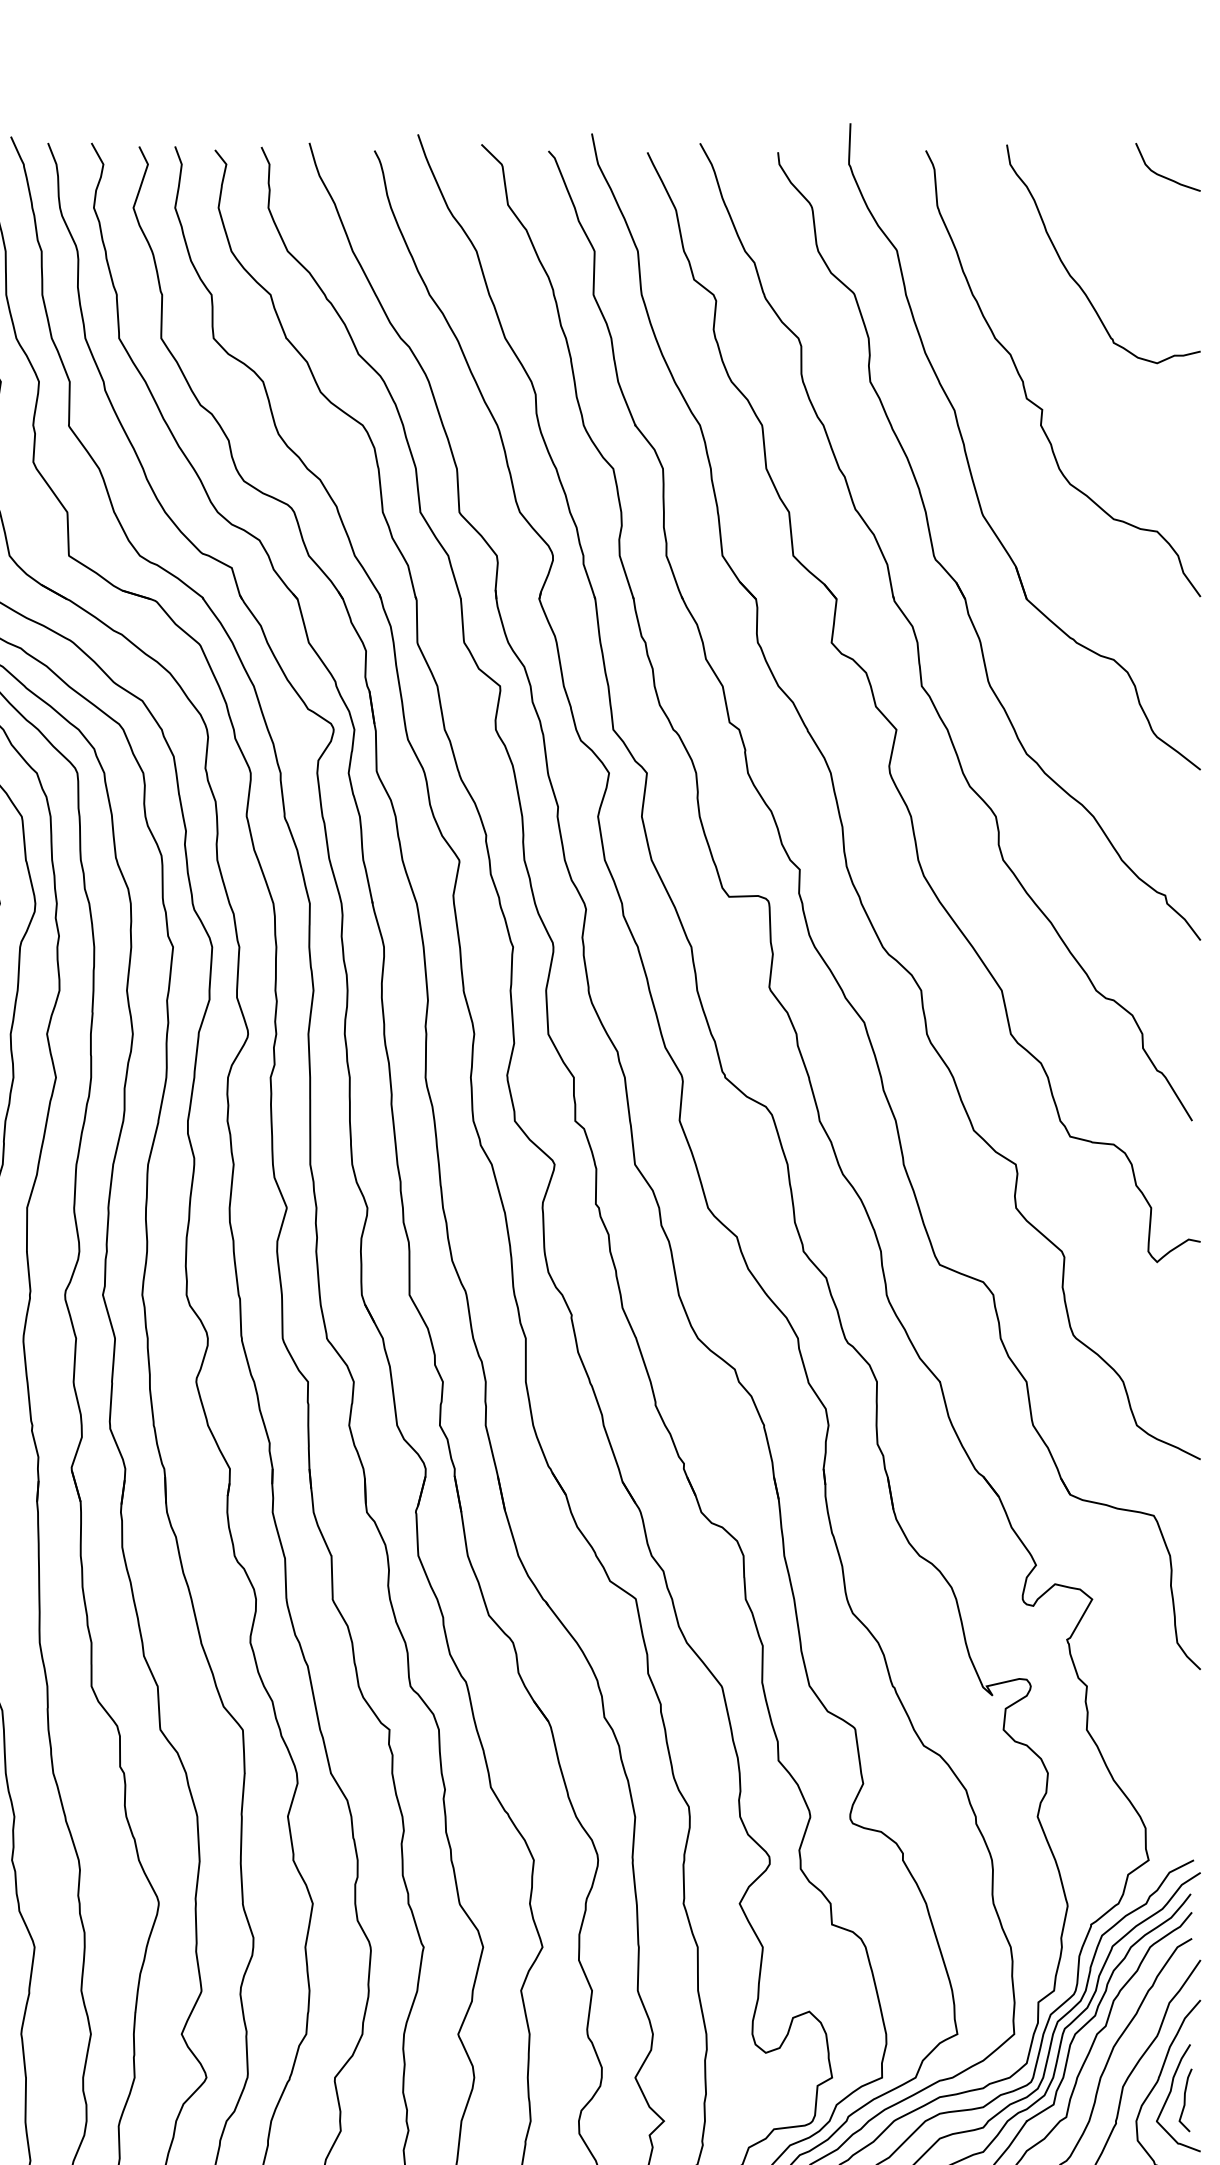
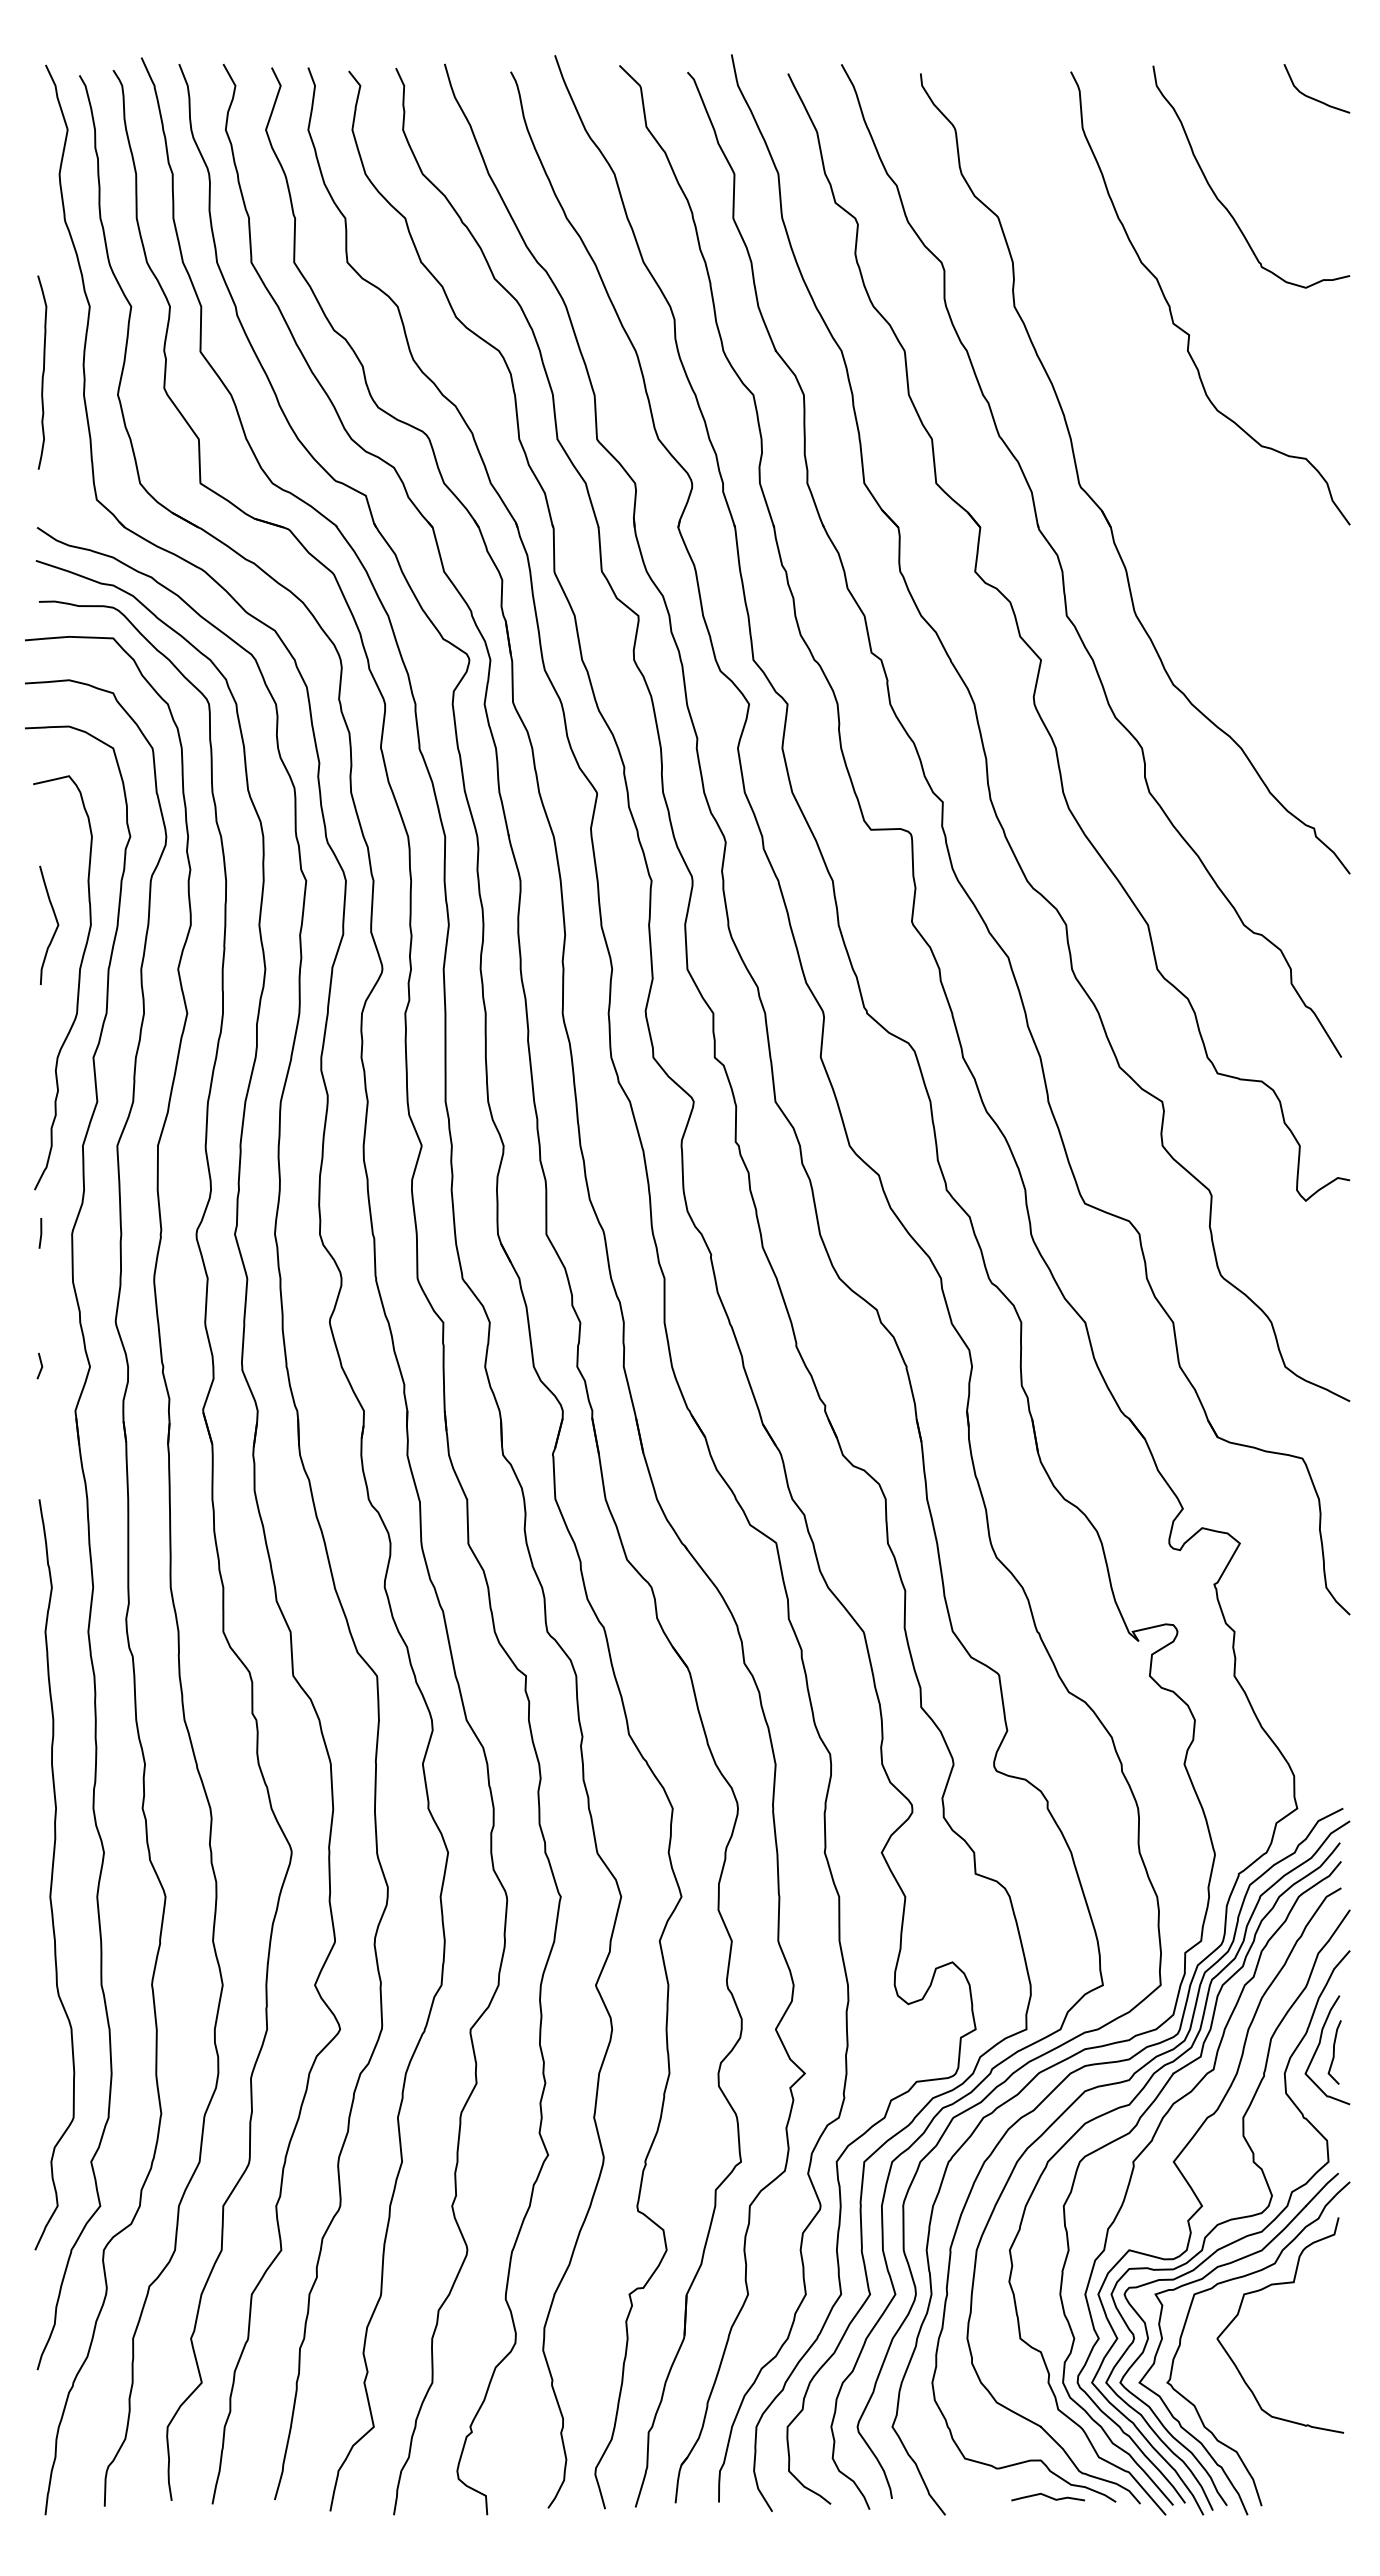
part: (968, 460) -> (1114, 386), removed

